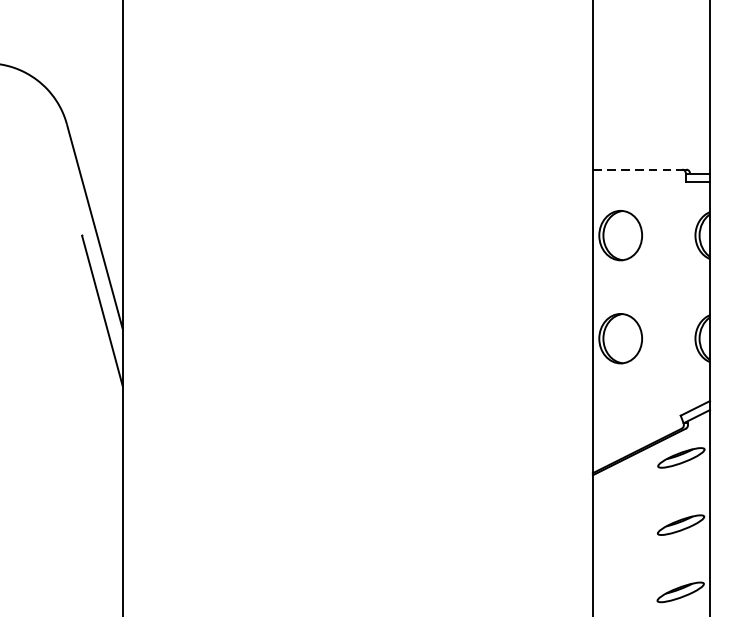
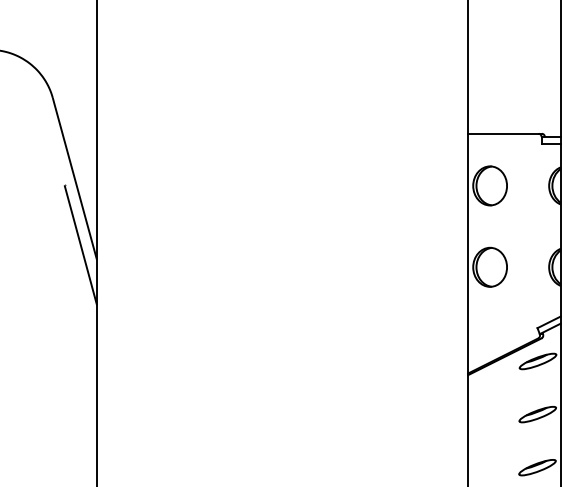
line: (637, 169) -> (503, 133), dashed -> solid

